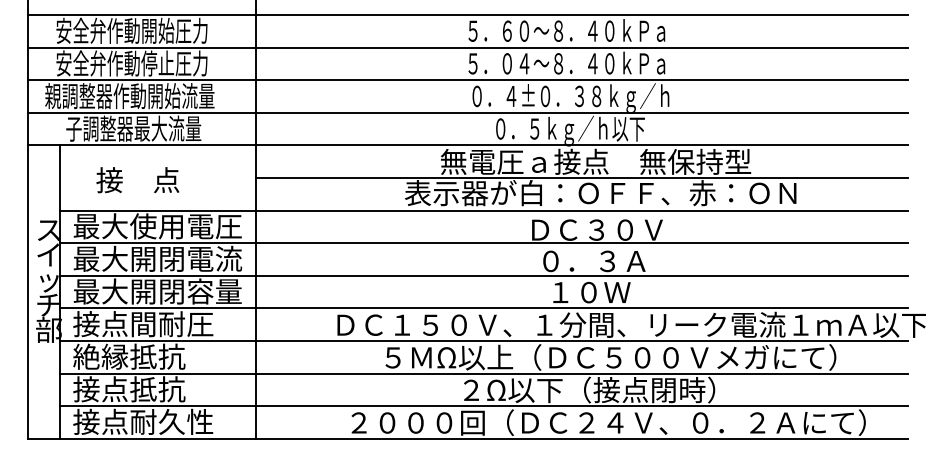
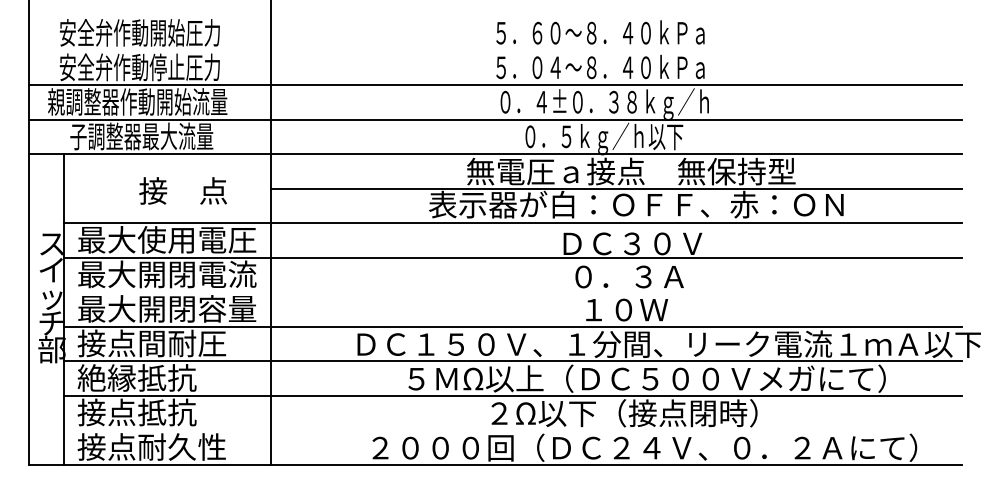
line: (467, 14) -> (495, 15), removed
line: (467, 47) -> (495, 50), removed
text: (137, 179) -> (182, 190), moved
line: (483, 276) -> (512, 292), removed
line: (483, 406) -> (512, 430), removed

